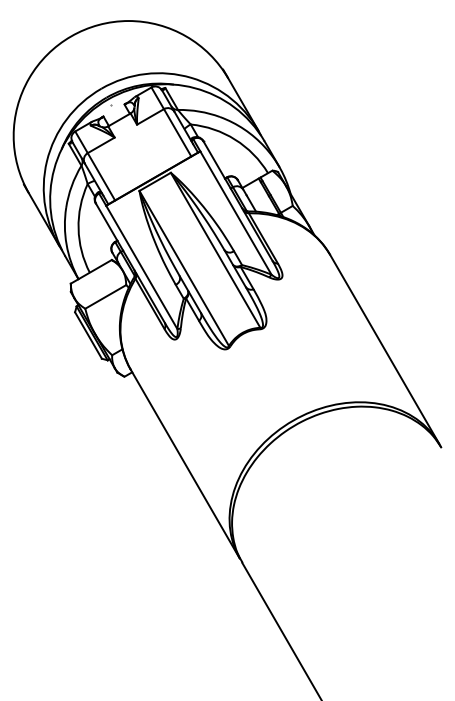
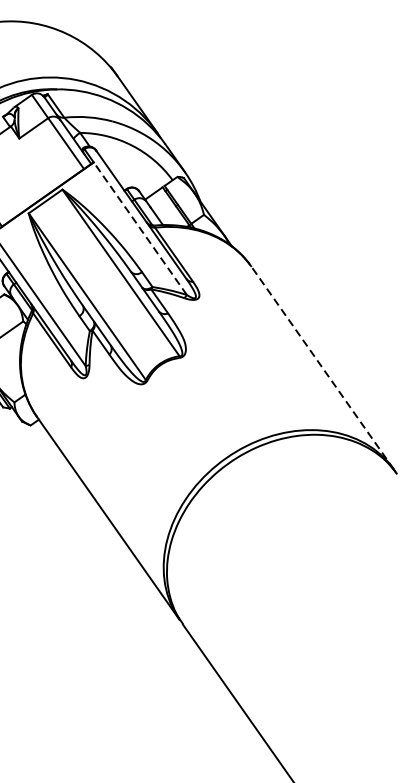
line: (235, 212) -> (139, 228), solid -> dashed
line: (384, 348) -> (322, 367), solid -> dashed

